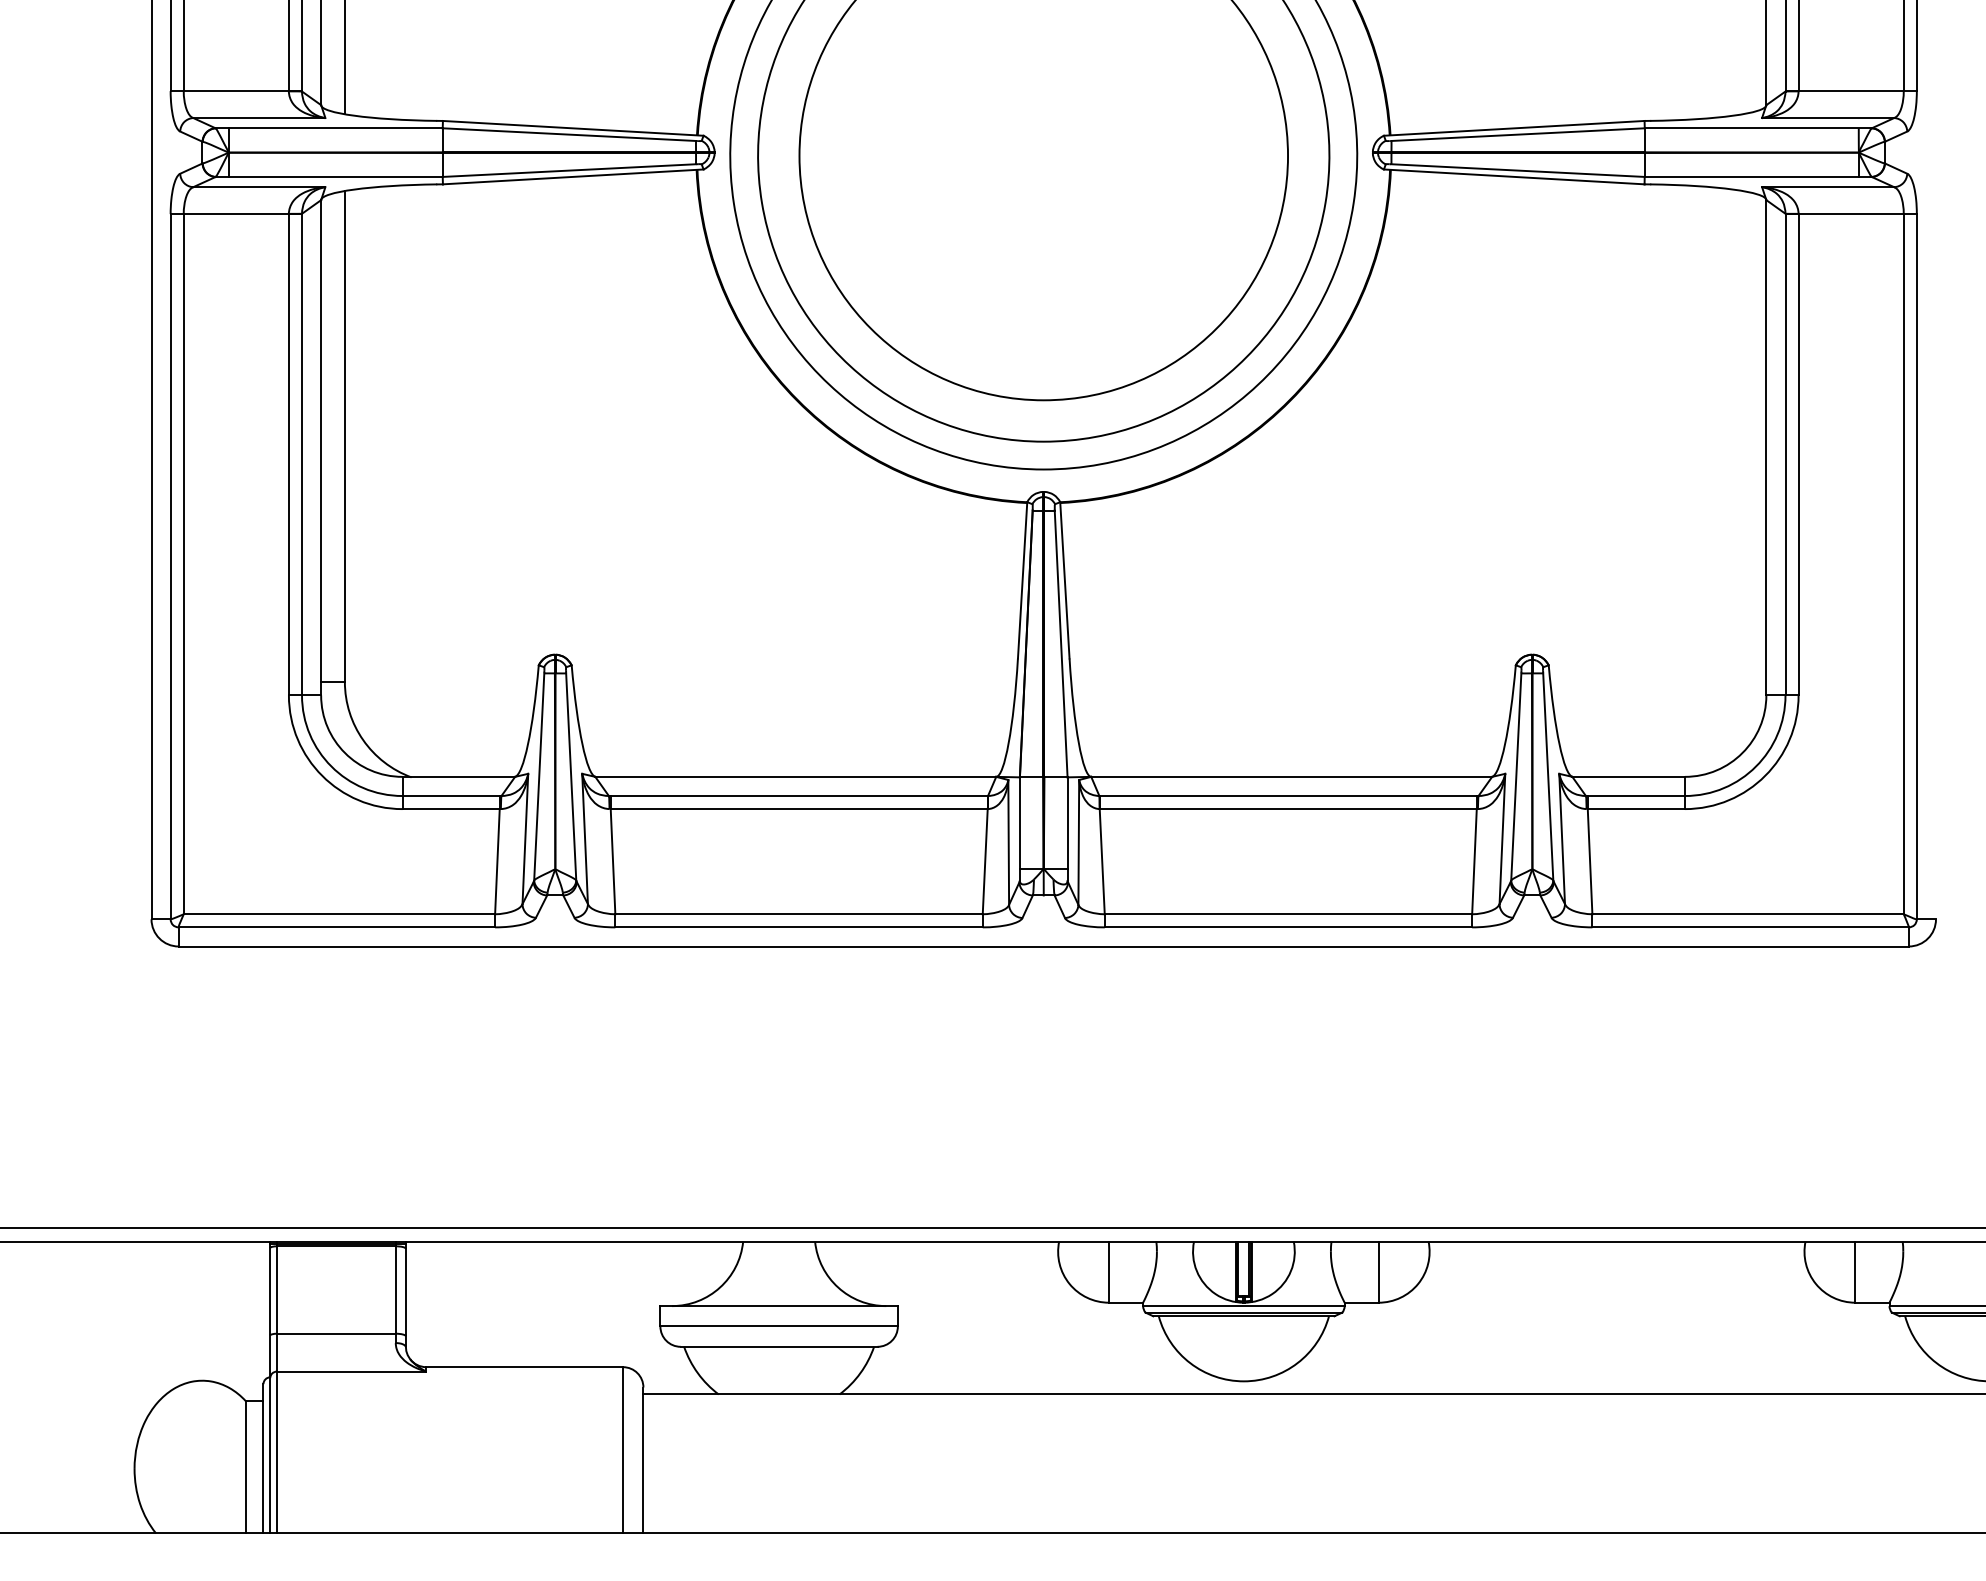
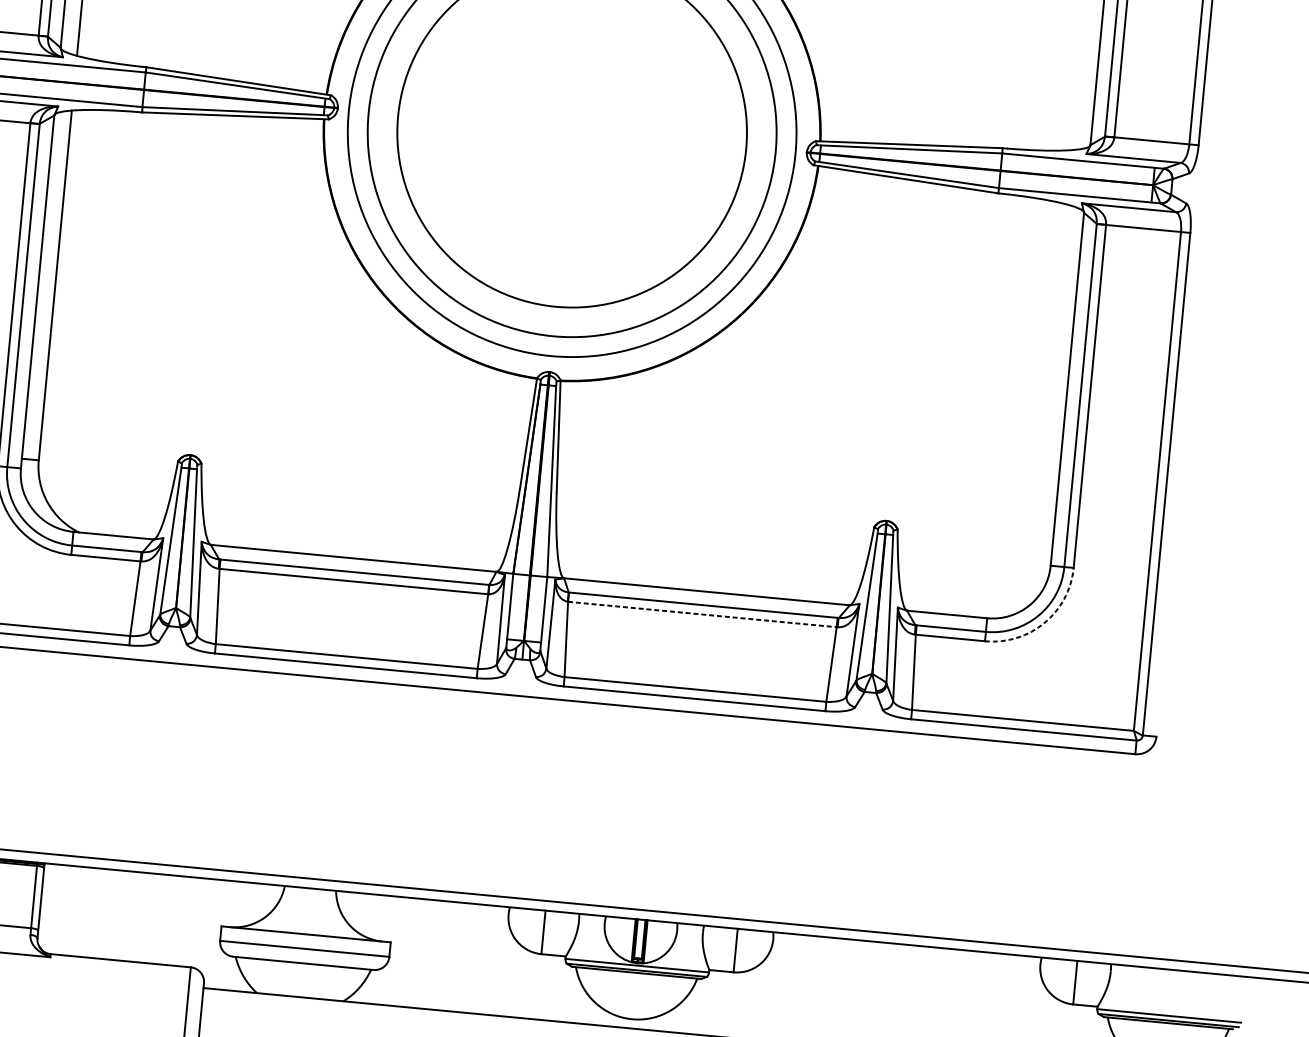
arc: (1765, 775) -> (1044, 622), solid -> dashed
line: (1288, 809) -> (702, 614), solid -> dashed

